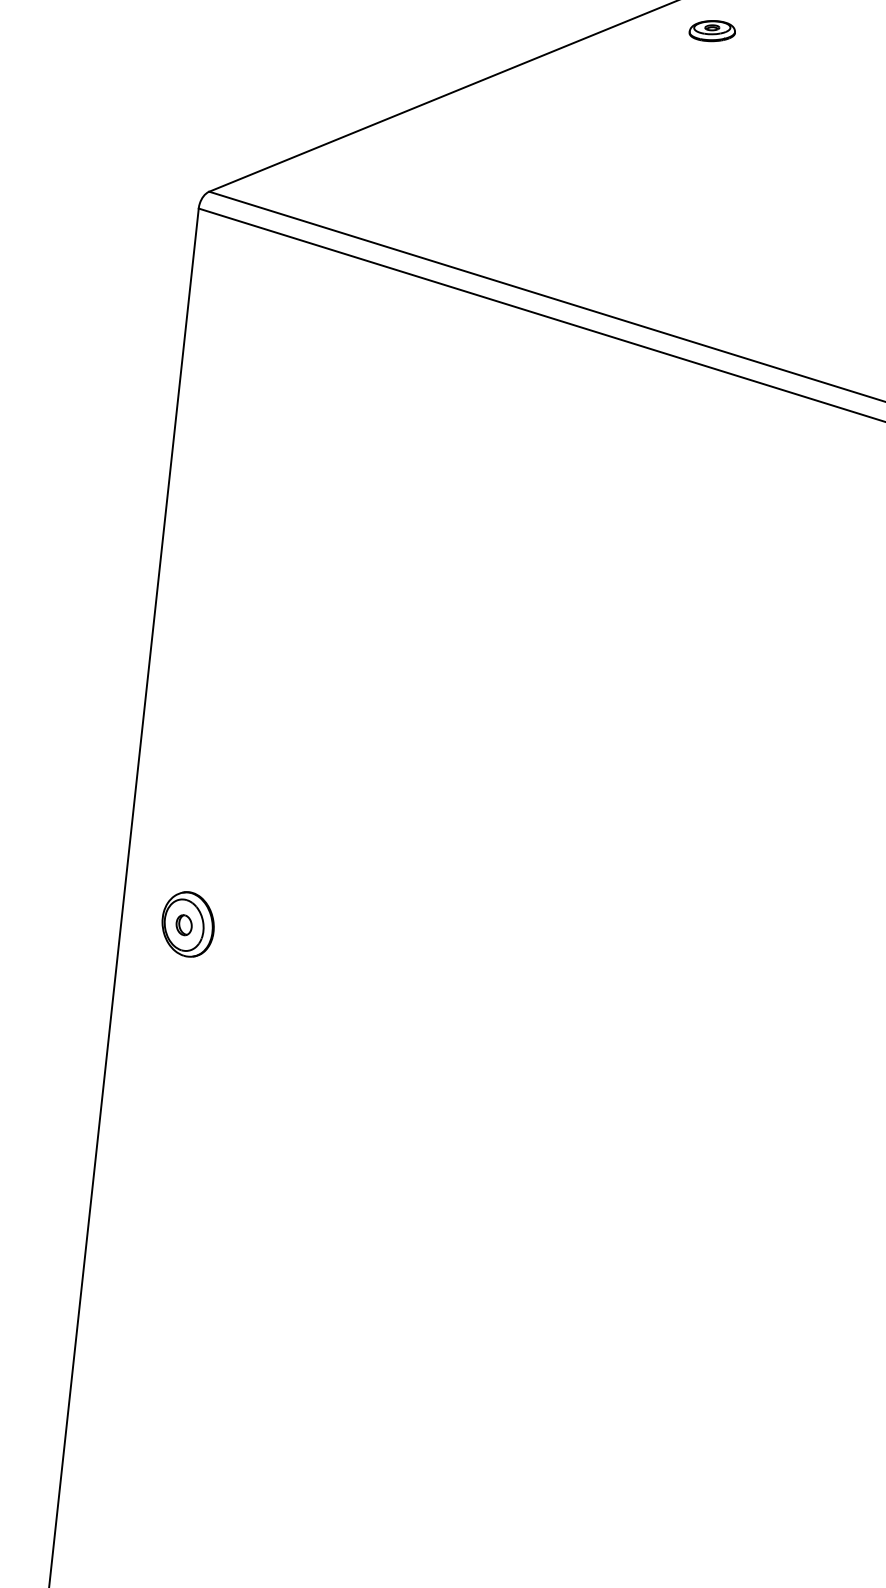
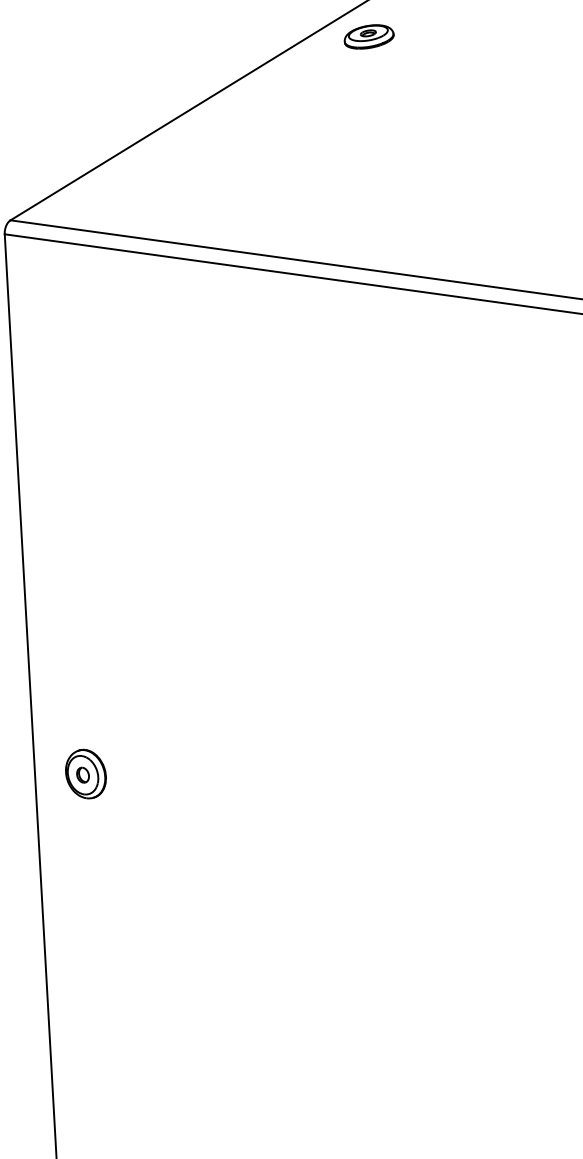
part: (712, 30) -> (369, 36), size x1.43

